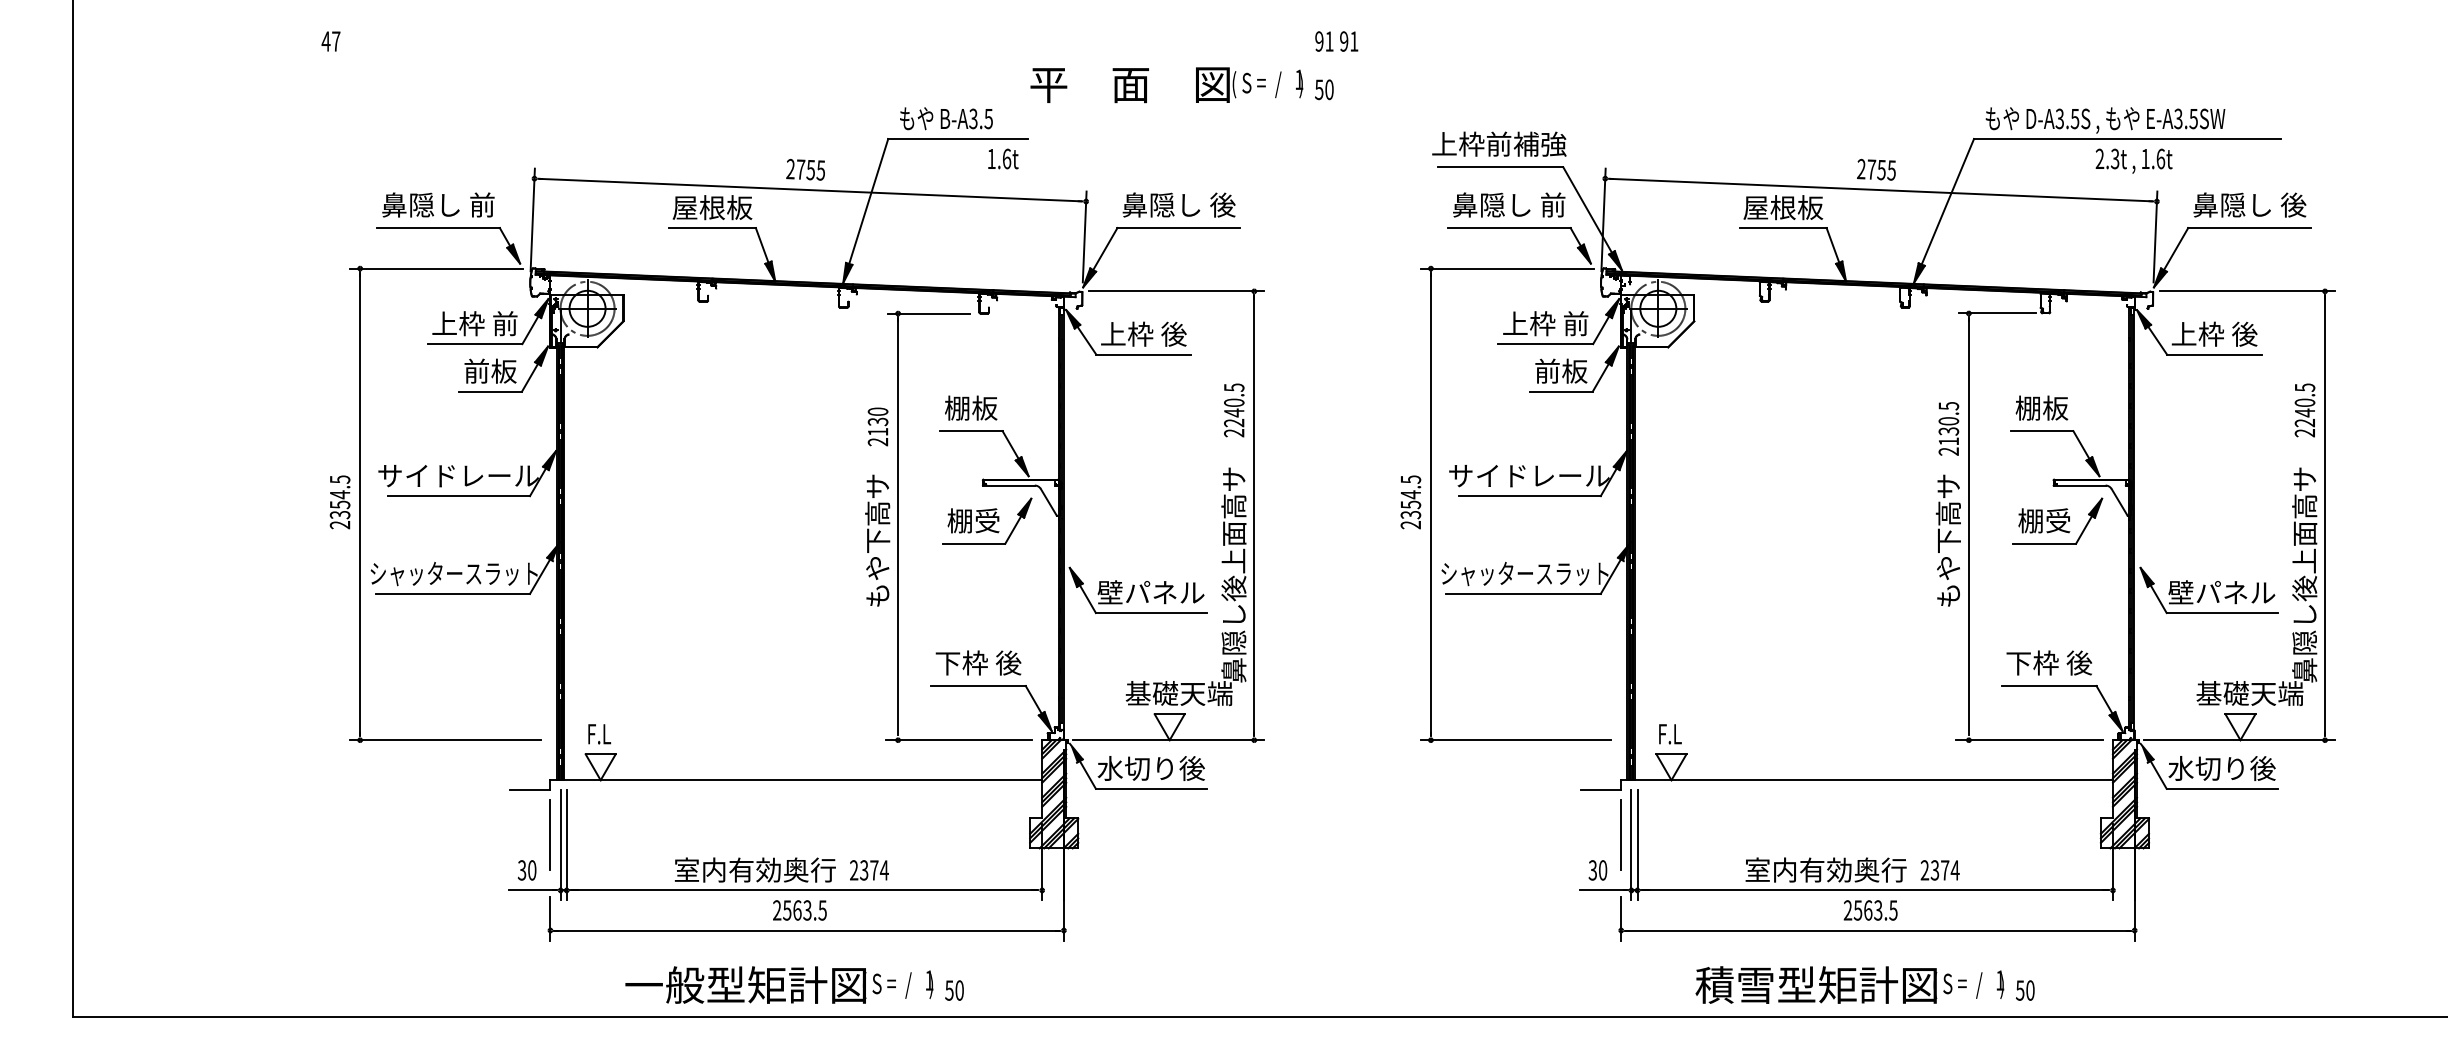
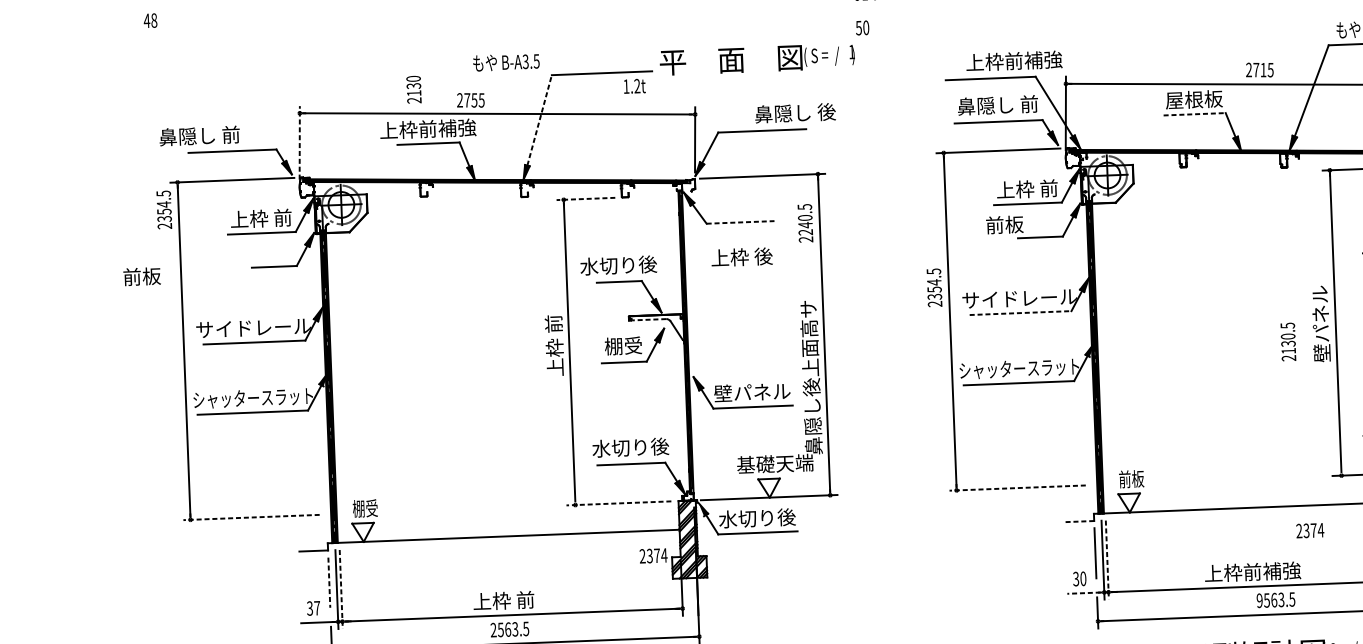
text: (336, 41) -> (154, 20), 47 -> 48
text: (1166, 85) -> (757, 59), moved
text: (946, 118) -> (506, 62), moved
text: (1499, 143) -> (1014, 60), moved
text: (1006, 158) -> (637, 85), 1.6t -> 1.2t
text: (805, 169) -> (470, 100), moved
text: (1881, 170) -> (1263, 70), 2755 -> 2715
line: (868, 200) -> (539, 119), solid -> dashed
text: (438, 204) -> (199, 135), moved
text: (1178, 204) -> (794, 112), moved
text: (712, 207) -> (428, 129), 屋根板 -> 上枠前補強
line: (532, 219) -> (299, 142), solid -> dashed
line: (1783, 228) -> (1194, 114), solid -> dashed
line: (928, 313) -> (585, 198), solid -> dashed
text: (1143, 333) -> (741, 256), moved
line: (1144, 354) -> (741, 222), solid -> dashed
text: (490, 370) -> (142, 276), moved
text: (1561, 370) -> (1004, 224), moved
text: (970, 407) -> (618, 265), 棚板 -> 水切り後
text: (1234, 410) -> (805, 223), moved
text: (877, 426) -> (413, 89), moved
text: (1948, 428) -> (1288, 341), moved
line: (1010, 485) -> (648, 319), solid -> dashed
line: (1530, 496) -> (1021, 313), solid -> dashed
text: (339, 502) -> (163, 210), moved
text: (1410, 502) -> (934, 287), moved
text: (877, 540) -> (555, 362), もや下高サ -> 上枠 前
text: (1947, 540) -> (1320, 333), もや下高サ -> 壁パネル
text: (977, 662) -> (630, 447), 下枠 後 -> 水切り後
text: (604, 733) -> (365, 508), F.L -> 棚受
text: (1675, 733) -> (1131, 478), F.L -> 前板
line: (444, 740) -> (250, 517), solid -> dashed
line: (958, 740) -> (618, 503), solid -> dashed
line: (1515, 740) -> (1017, 488), solid -> dashed
line: (1600, 790) -> (1079, 521), solid -> dashed
line: (550, 835) -> (329, 582), solid -> dashed
line: (566, 845) -> (341, 589), solid -> dashed
line: (1637, 845) -> (1107, 560), solid -> dashed
text: (754, 869) -> (476, 601), 室内有効奥行 -> 上枠 前
text: (1826, 869) -> (1243, 572), 室内有効奥行 -> 上枠前補強
text: (532, 870) -> (317, 608), 30 -> 37
text: (869, 870) -> (653, 555), moved
text: (1939, 870) -> (1309, 530), moved
line: (1602, 890) -> (1083, 593), solid -> dashed
text: (1847, 910) -> (1259, 600), 2563.5 -> 9563.5

